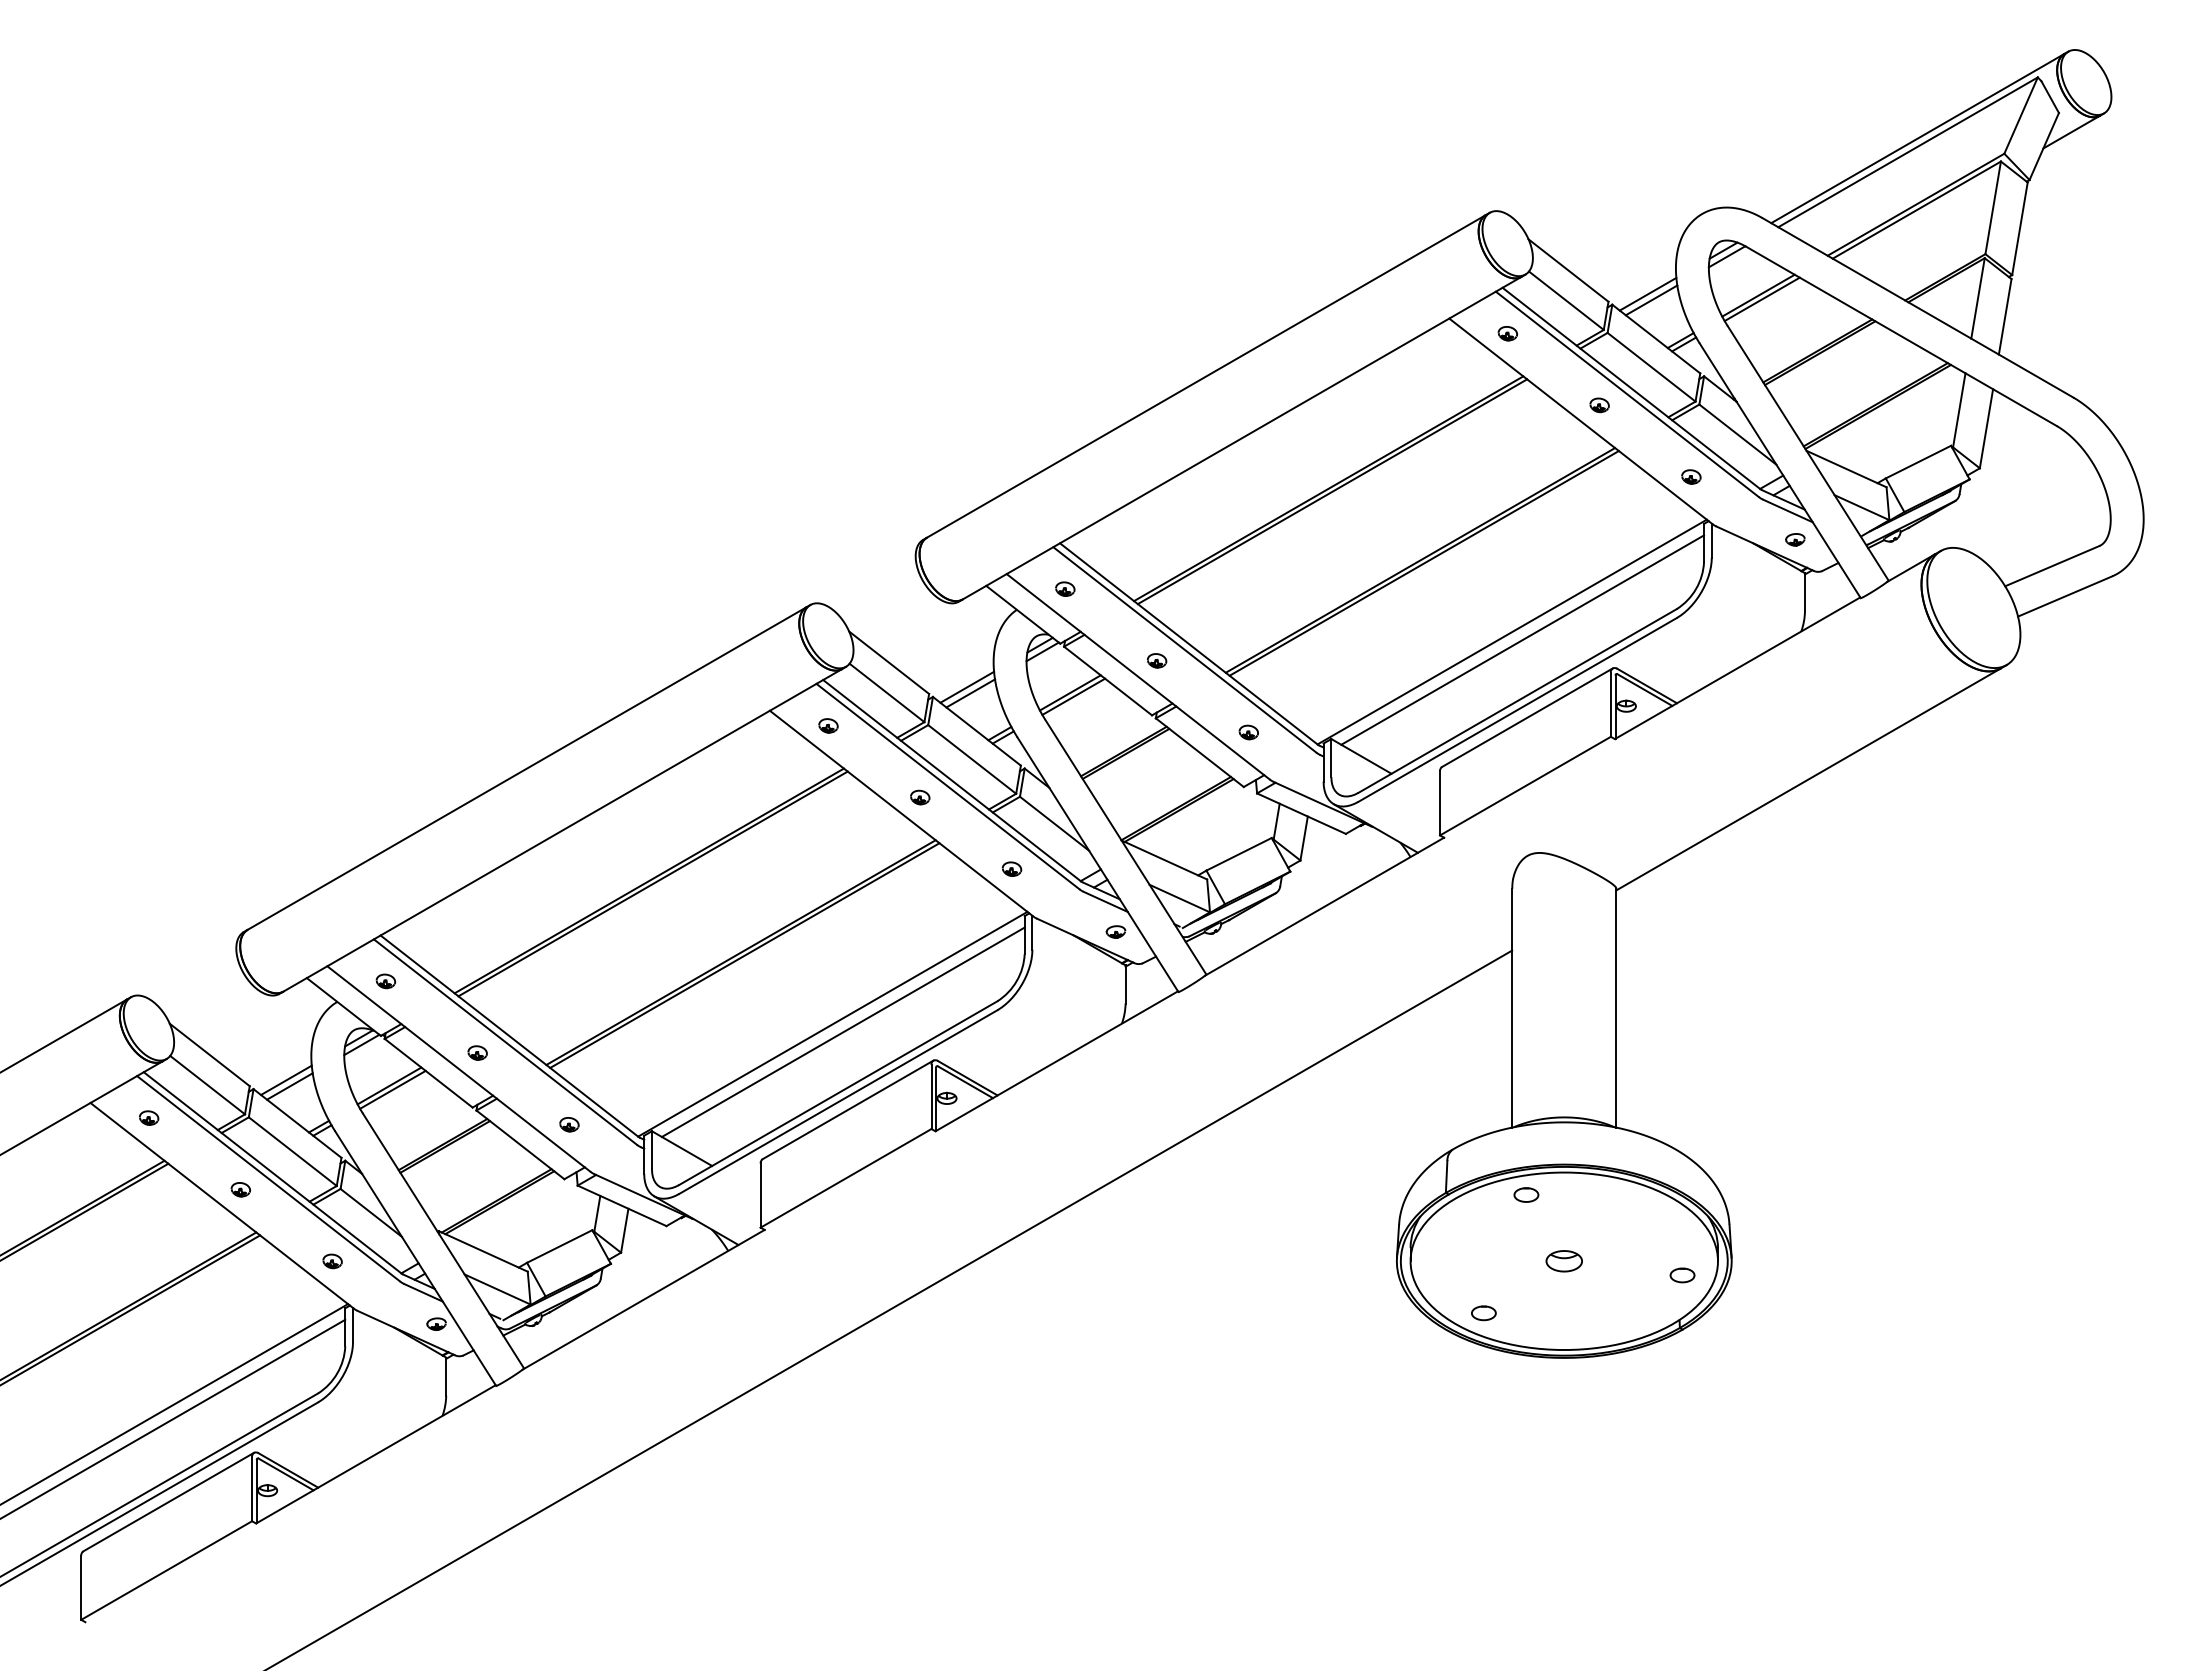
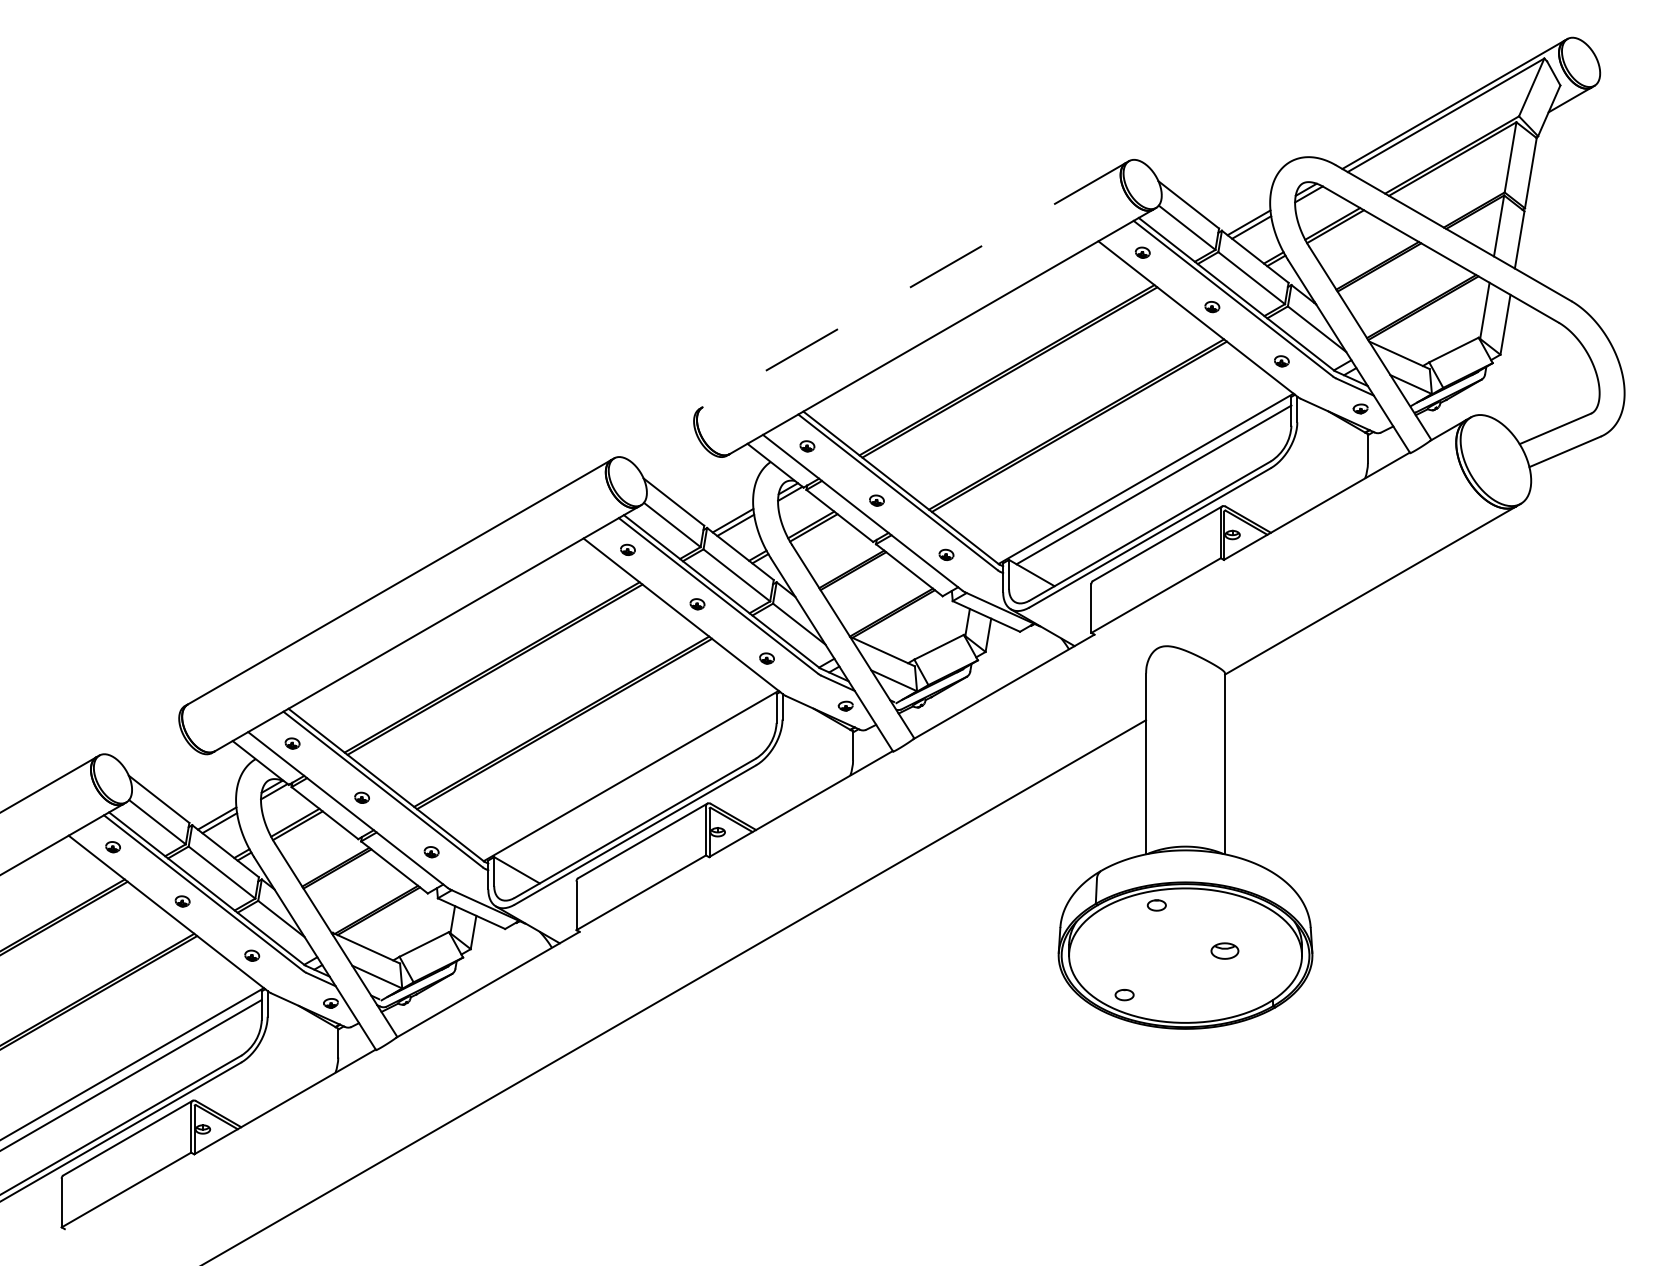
line: (1206, 376) -> (914, 285), solid -> dashed
line: (842, 1031) -> (638, 781), removed
part: (1563, 1261) -> (1224, 951), moved
part: (1682, 1275) -> (1275, 966), removed

